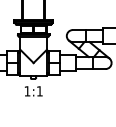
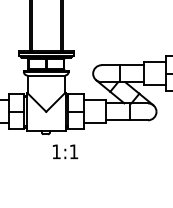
text: (33, 91) -> (65, 151), moved

